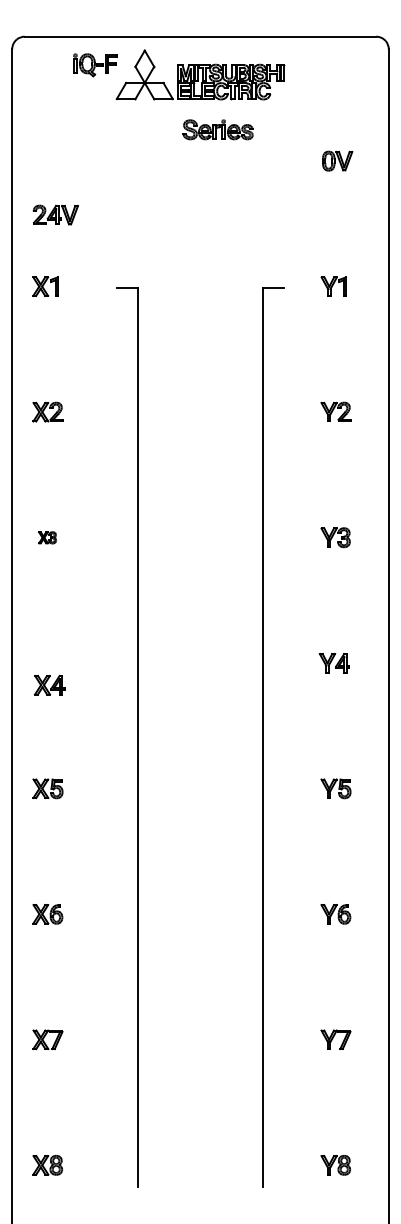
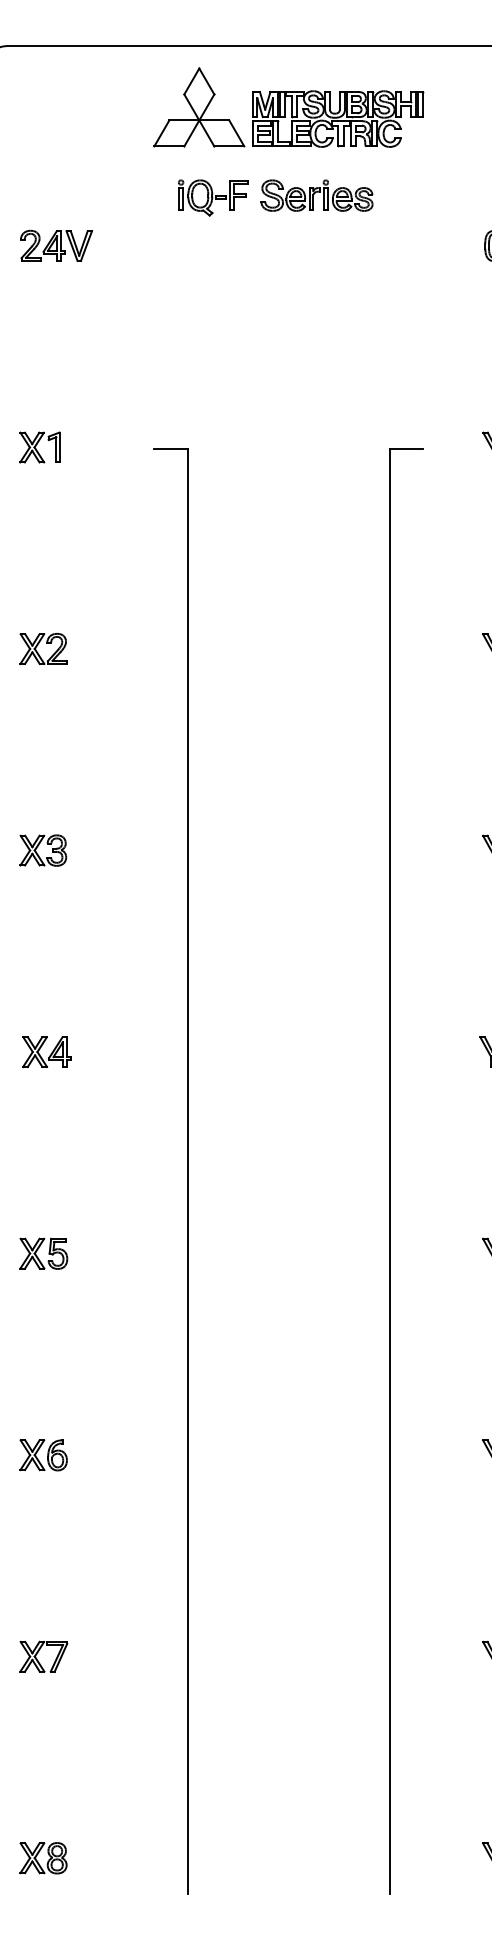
part: (95, 65) -> (213, 198), moved
part: (55, 214) -> (55, 244), moved
part: (47, 537) -> (43, 850), size x1.67
part: (49, 685) -> (46, 1052), moved

